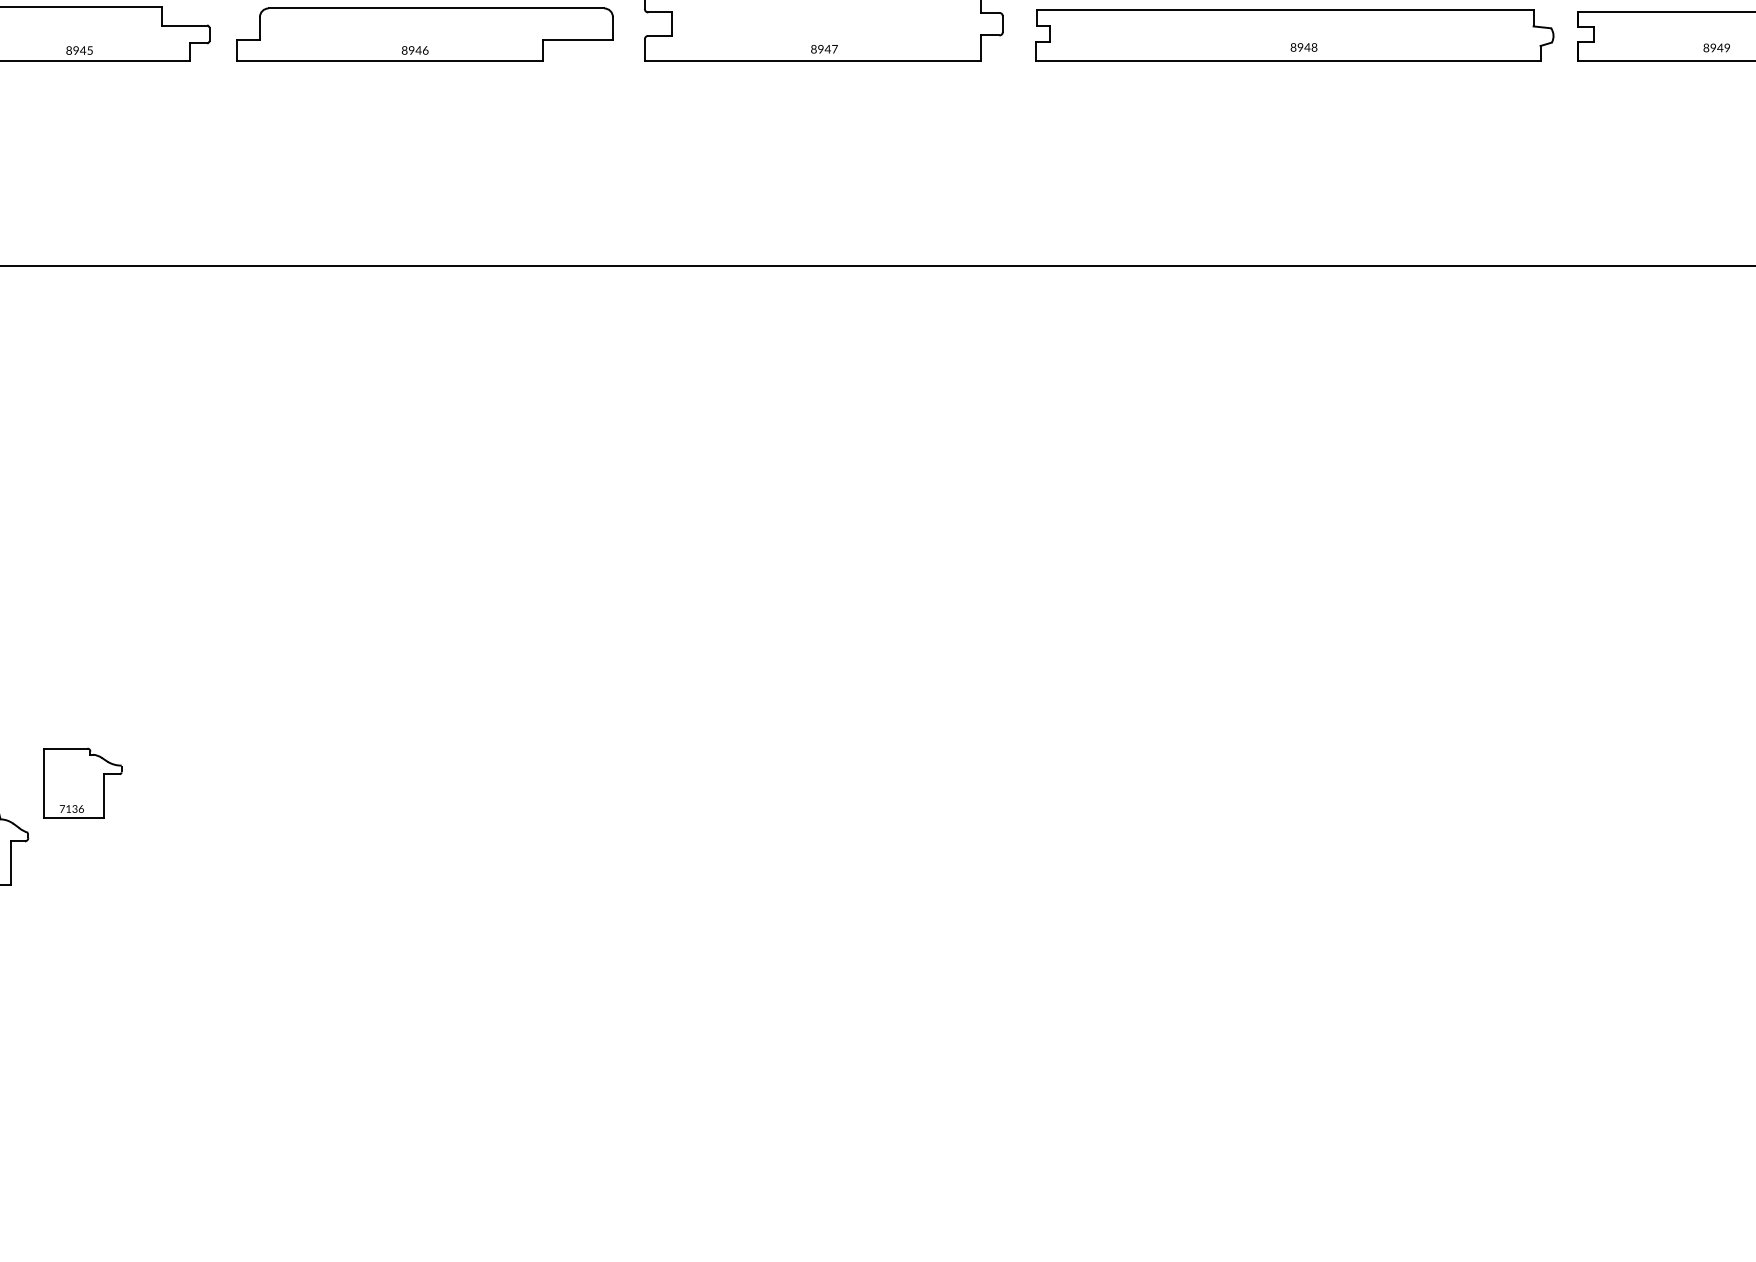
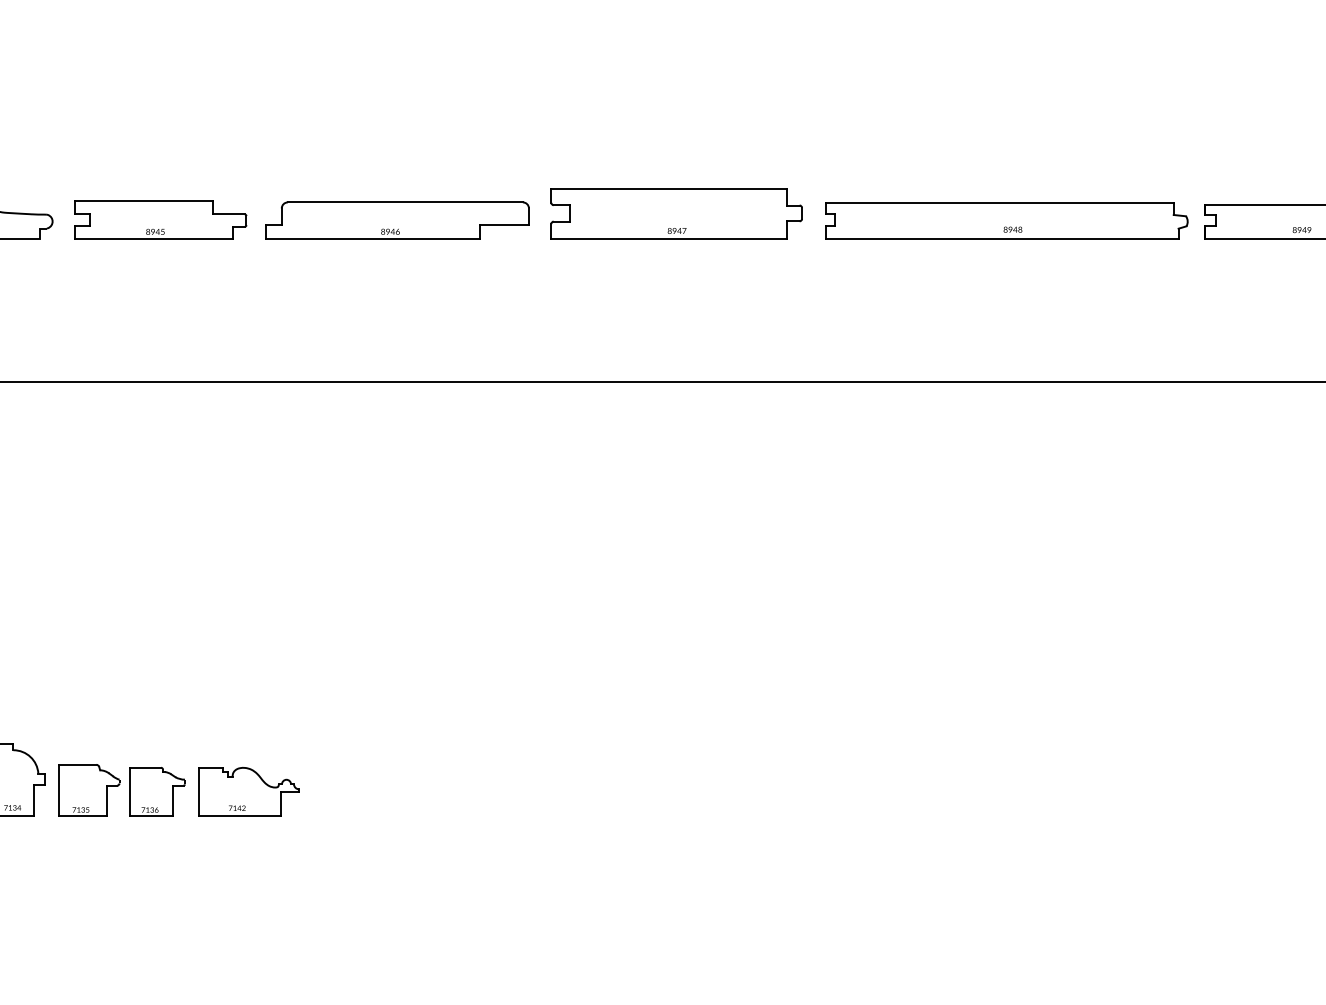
part: (82, 782) -> (157, 791), moved
part: (212, 849) -> (248, 791), added

